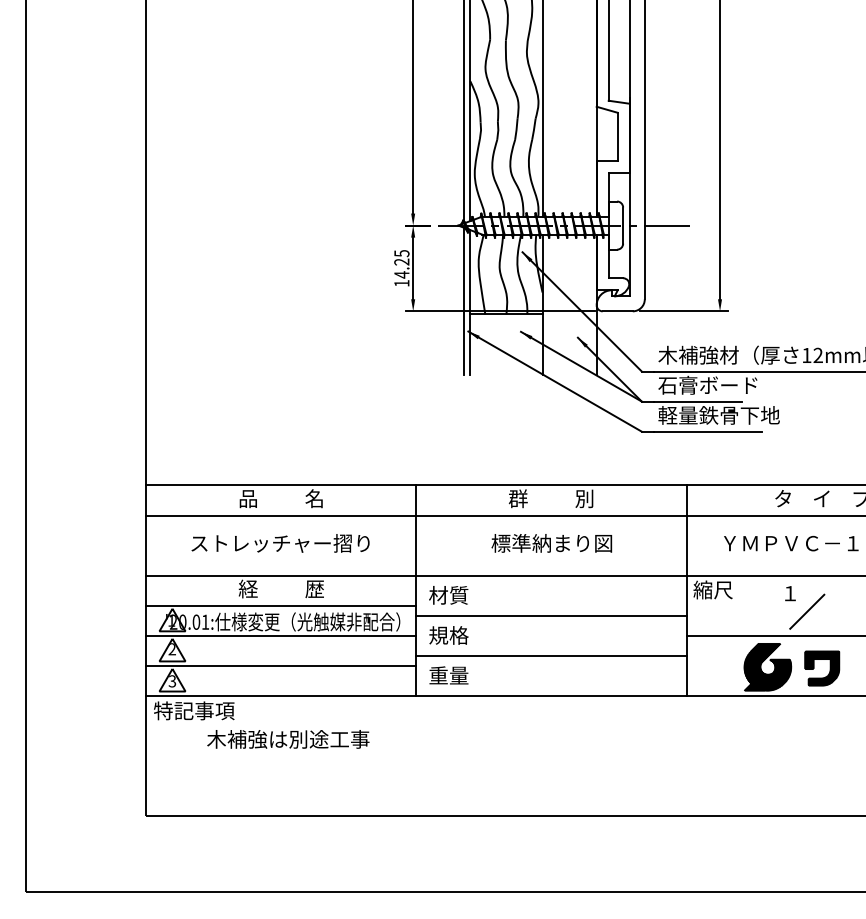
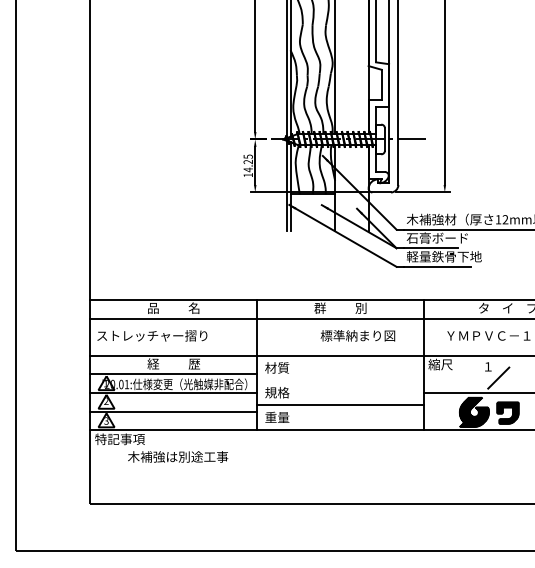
text: (280, 542) -> (152, 335), moved
text: (551, 542) -> (357, 335), moved
line: (551, 615) -> (340, 380), removed

